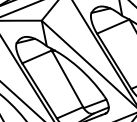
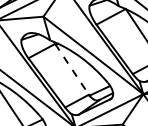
line: (67, 78) -> (72, 69), solid -> dashed

